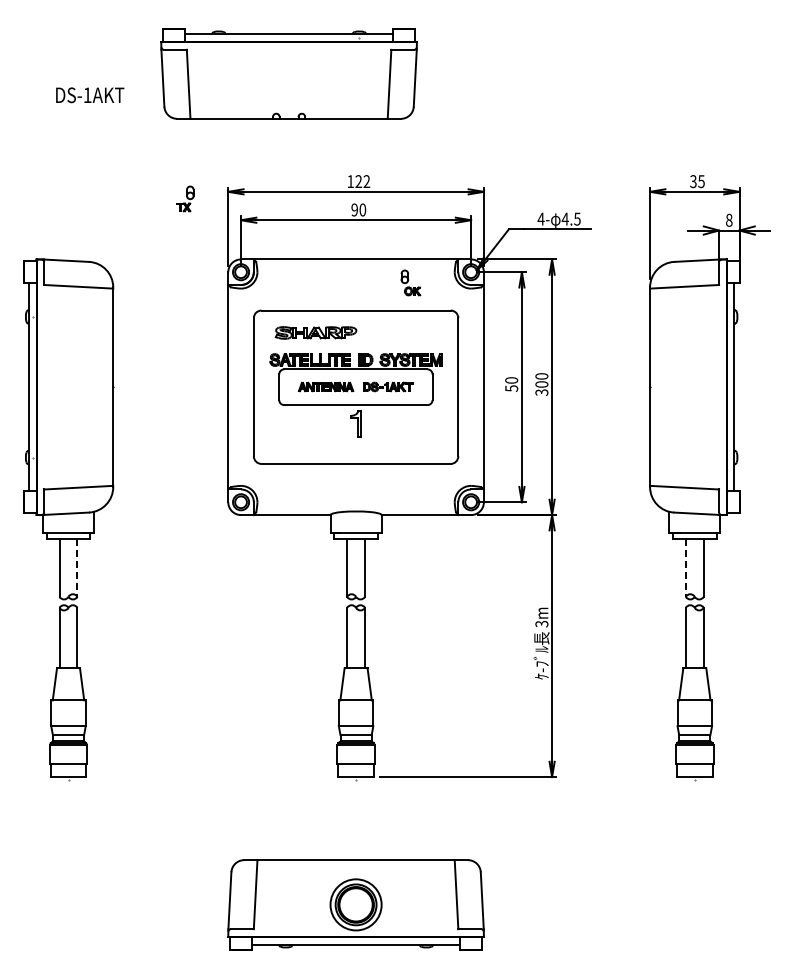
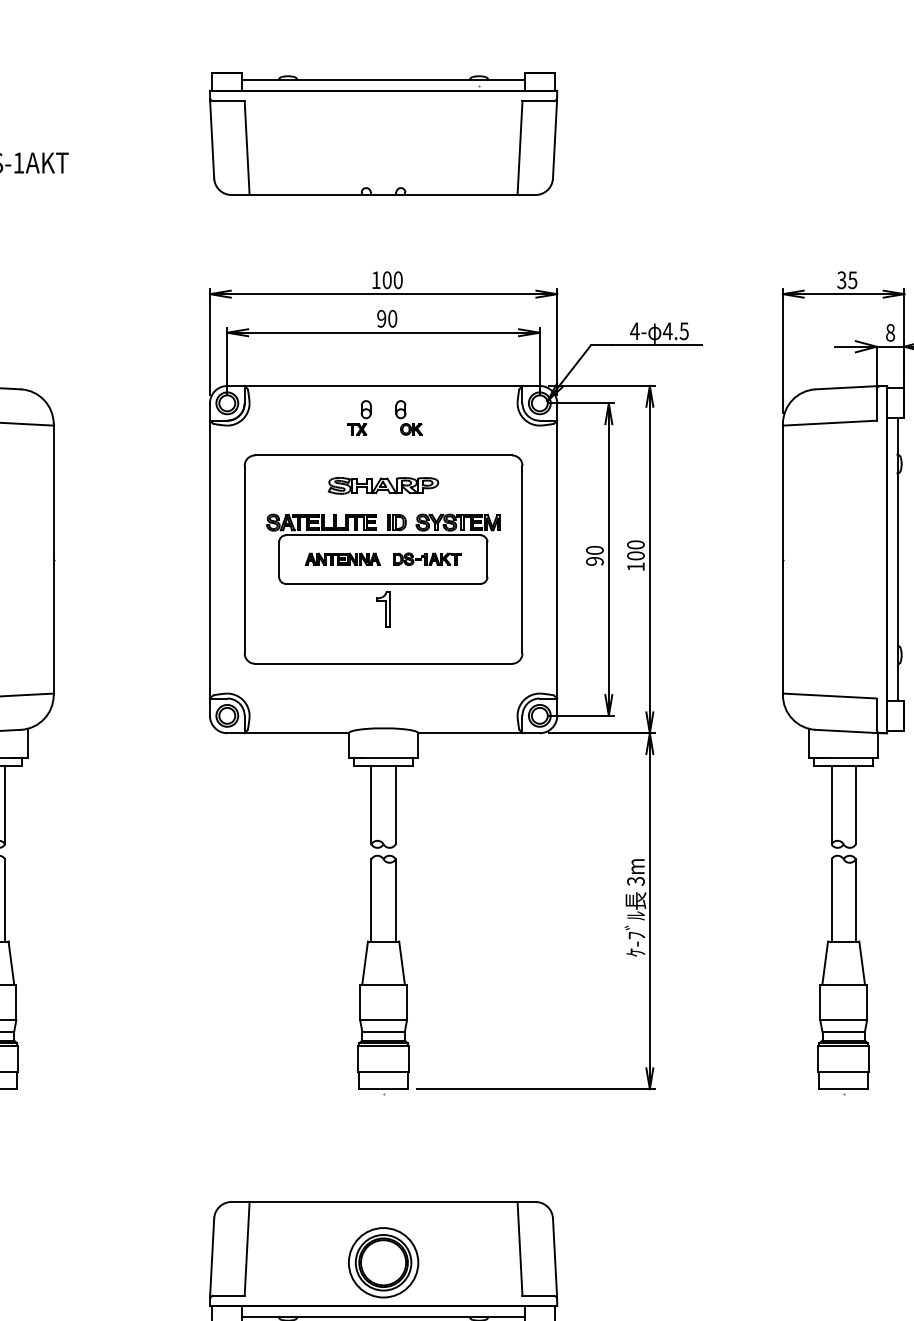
part: (288, 73) -> (382, 133), moved
text: (362, 181) -> (392, 280), 122 -> 100
part: (185, 198) -> (359, 417), moved
part: (410, 282) -> (408, 417), moved
part: (315, 332) -> (382, 485), moved
text: (511, 388) -> (594, 561), 50 -> 90
text: (541, 392) -> (635, 566), 300 -> 100
line: (77, 568) -> (5, 805), dashed -> solid
line: (685, 568) -> (831, 805), dashed -> solid

